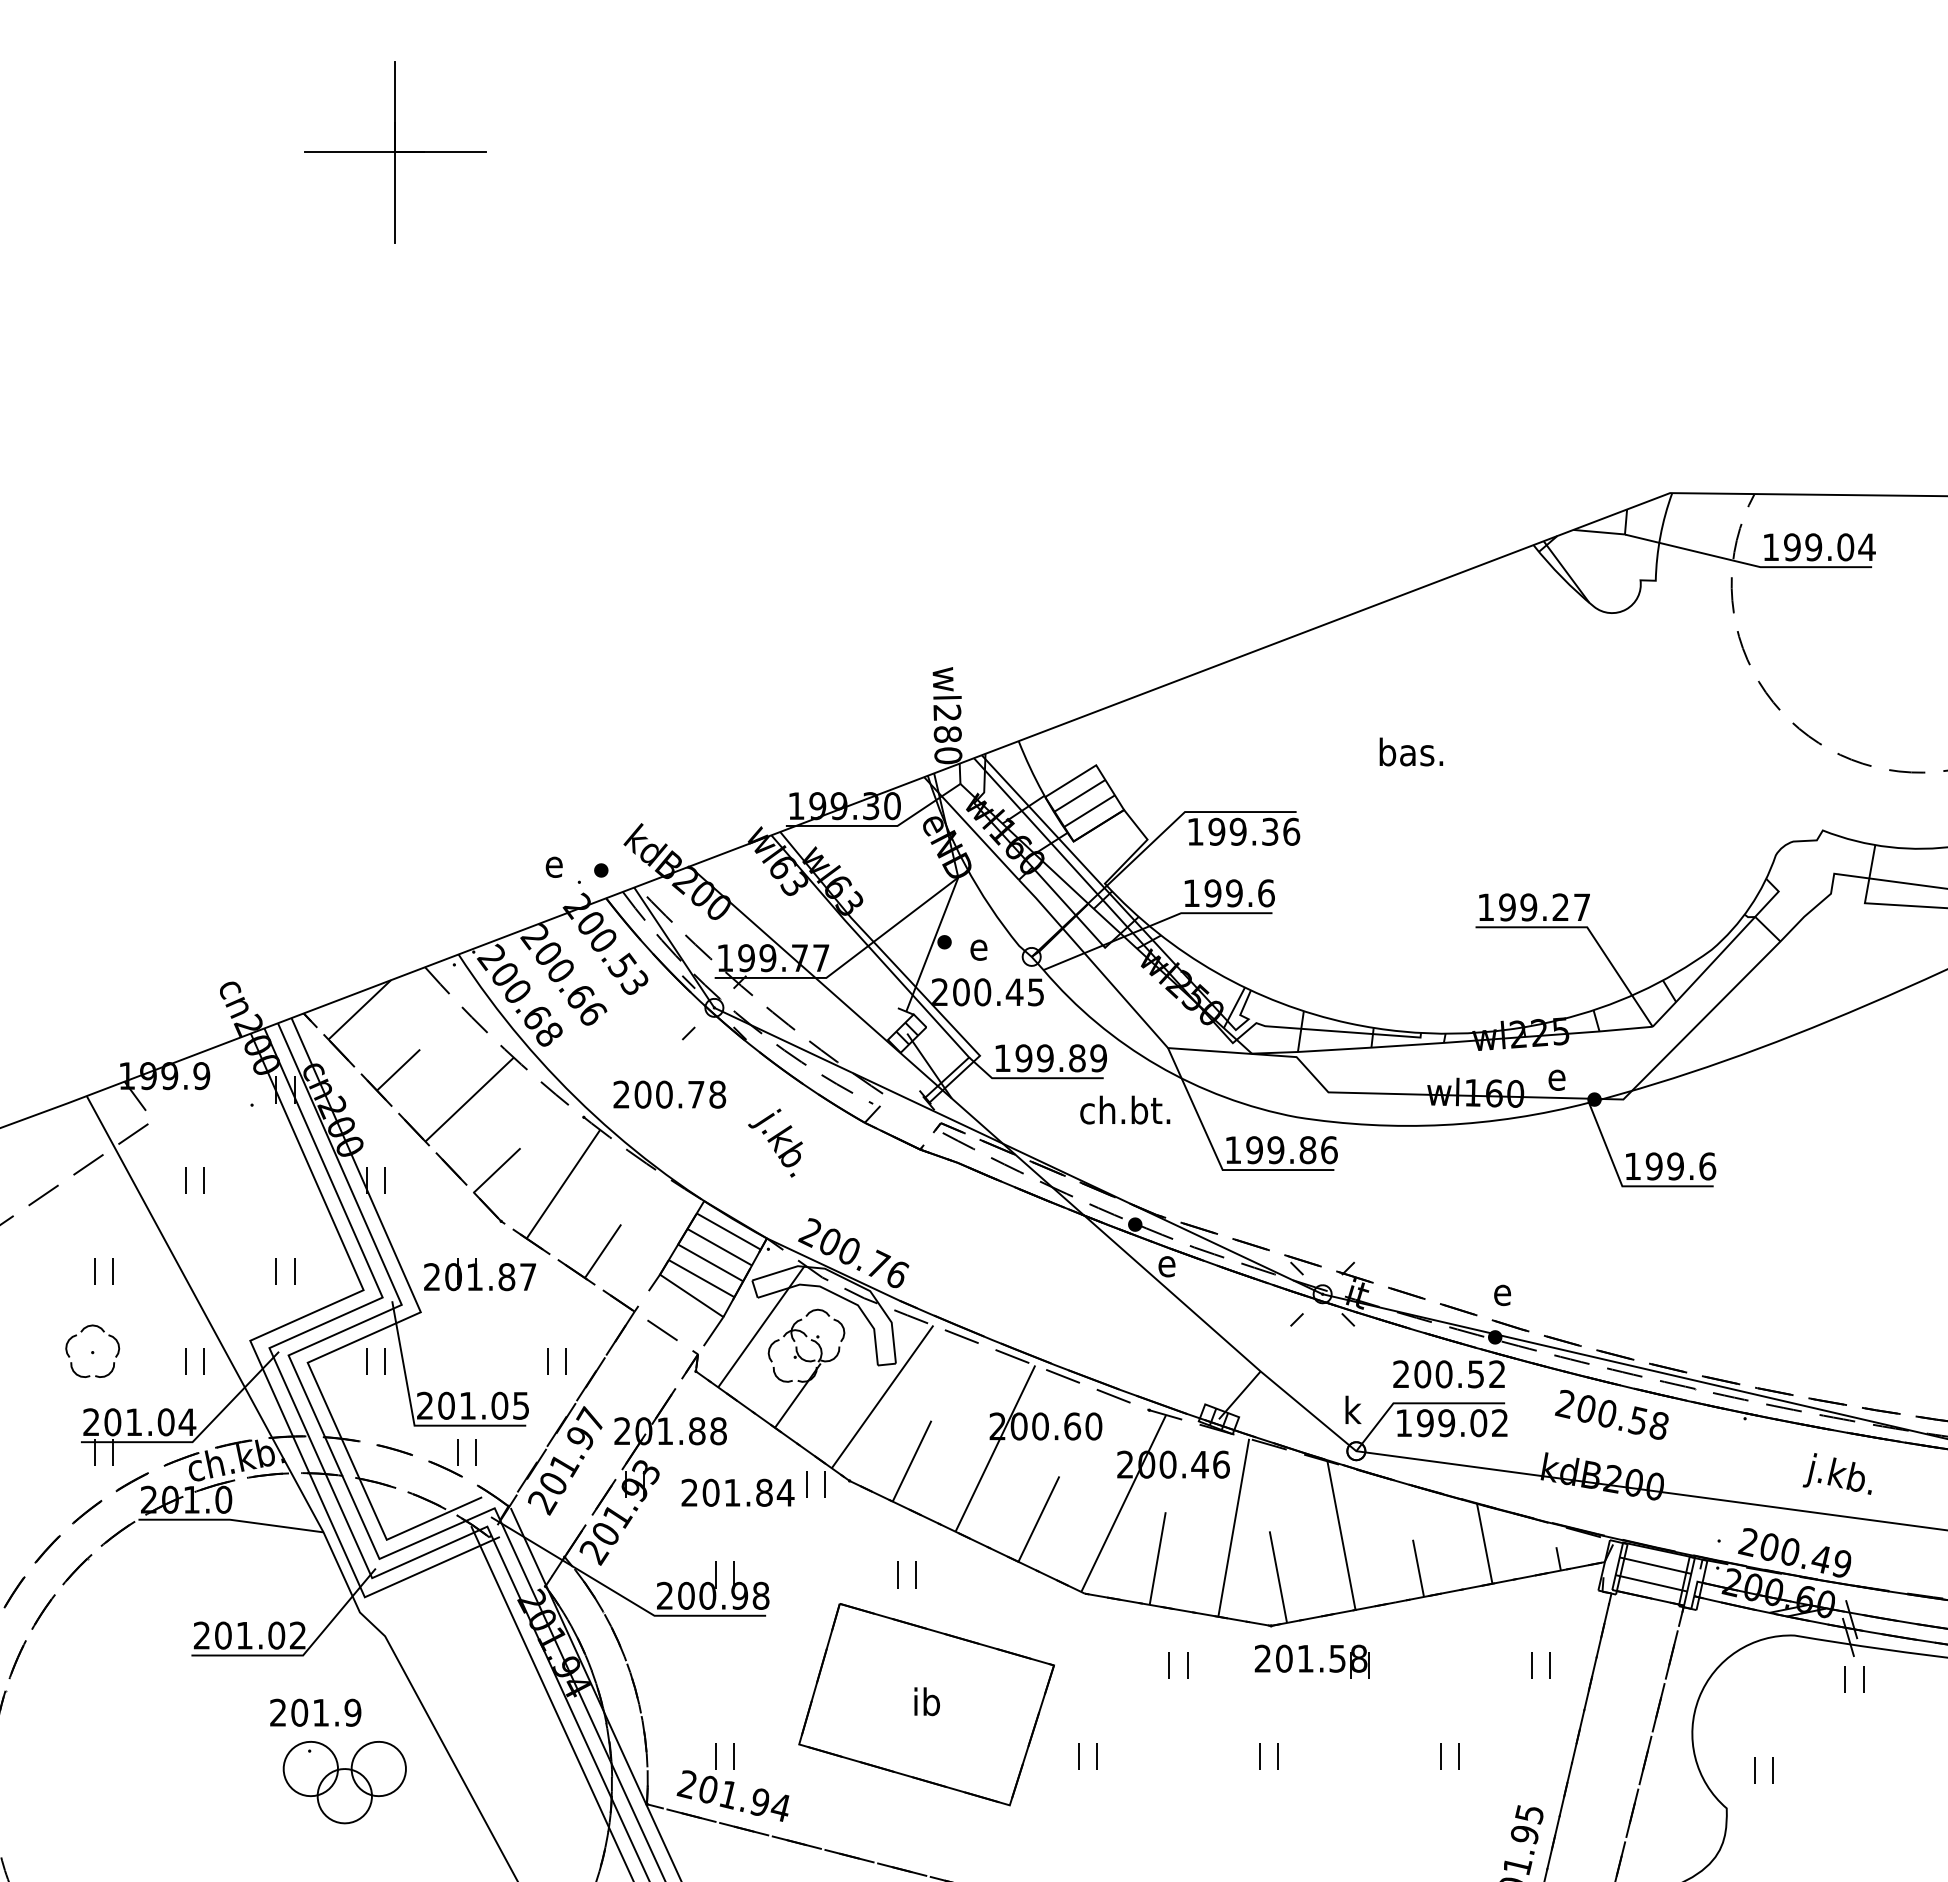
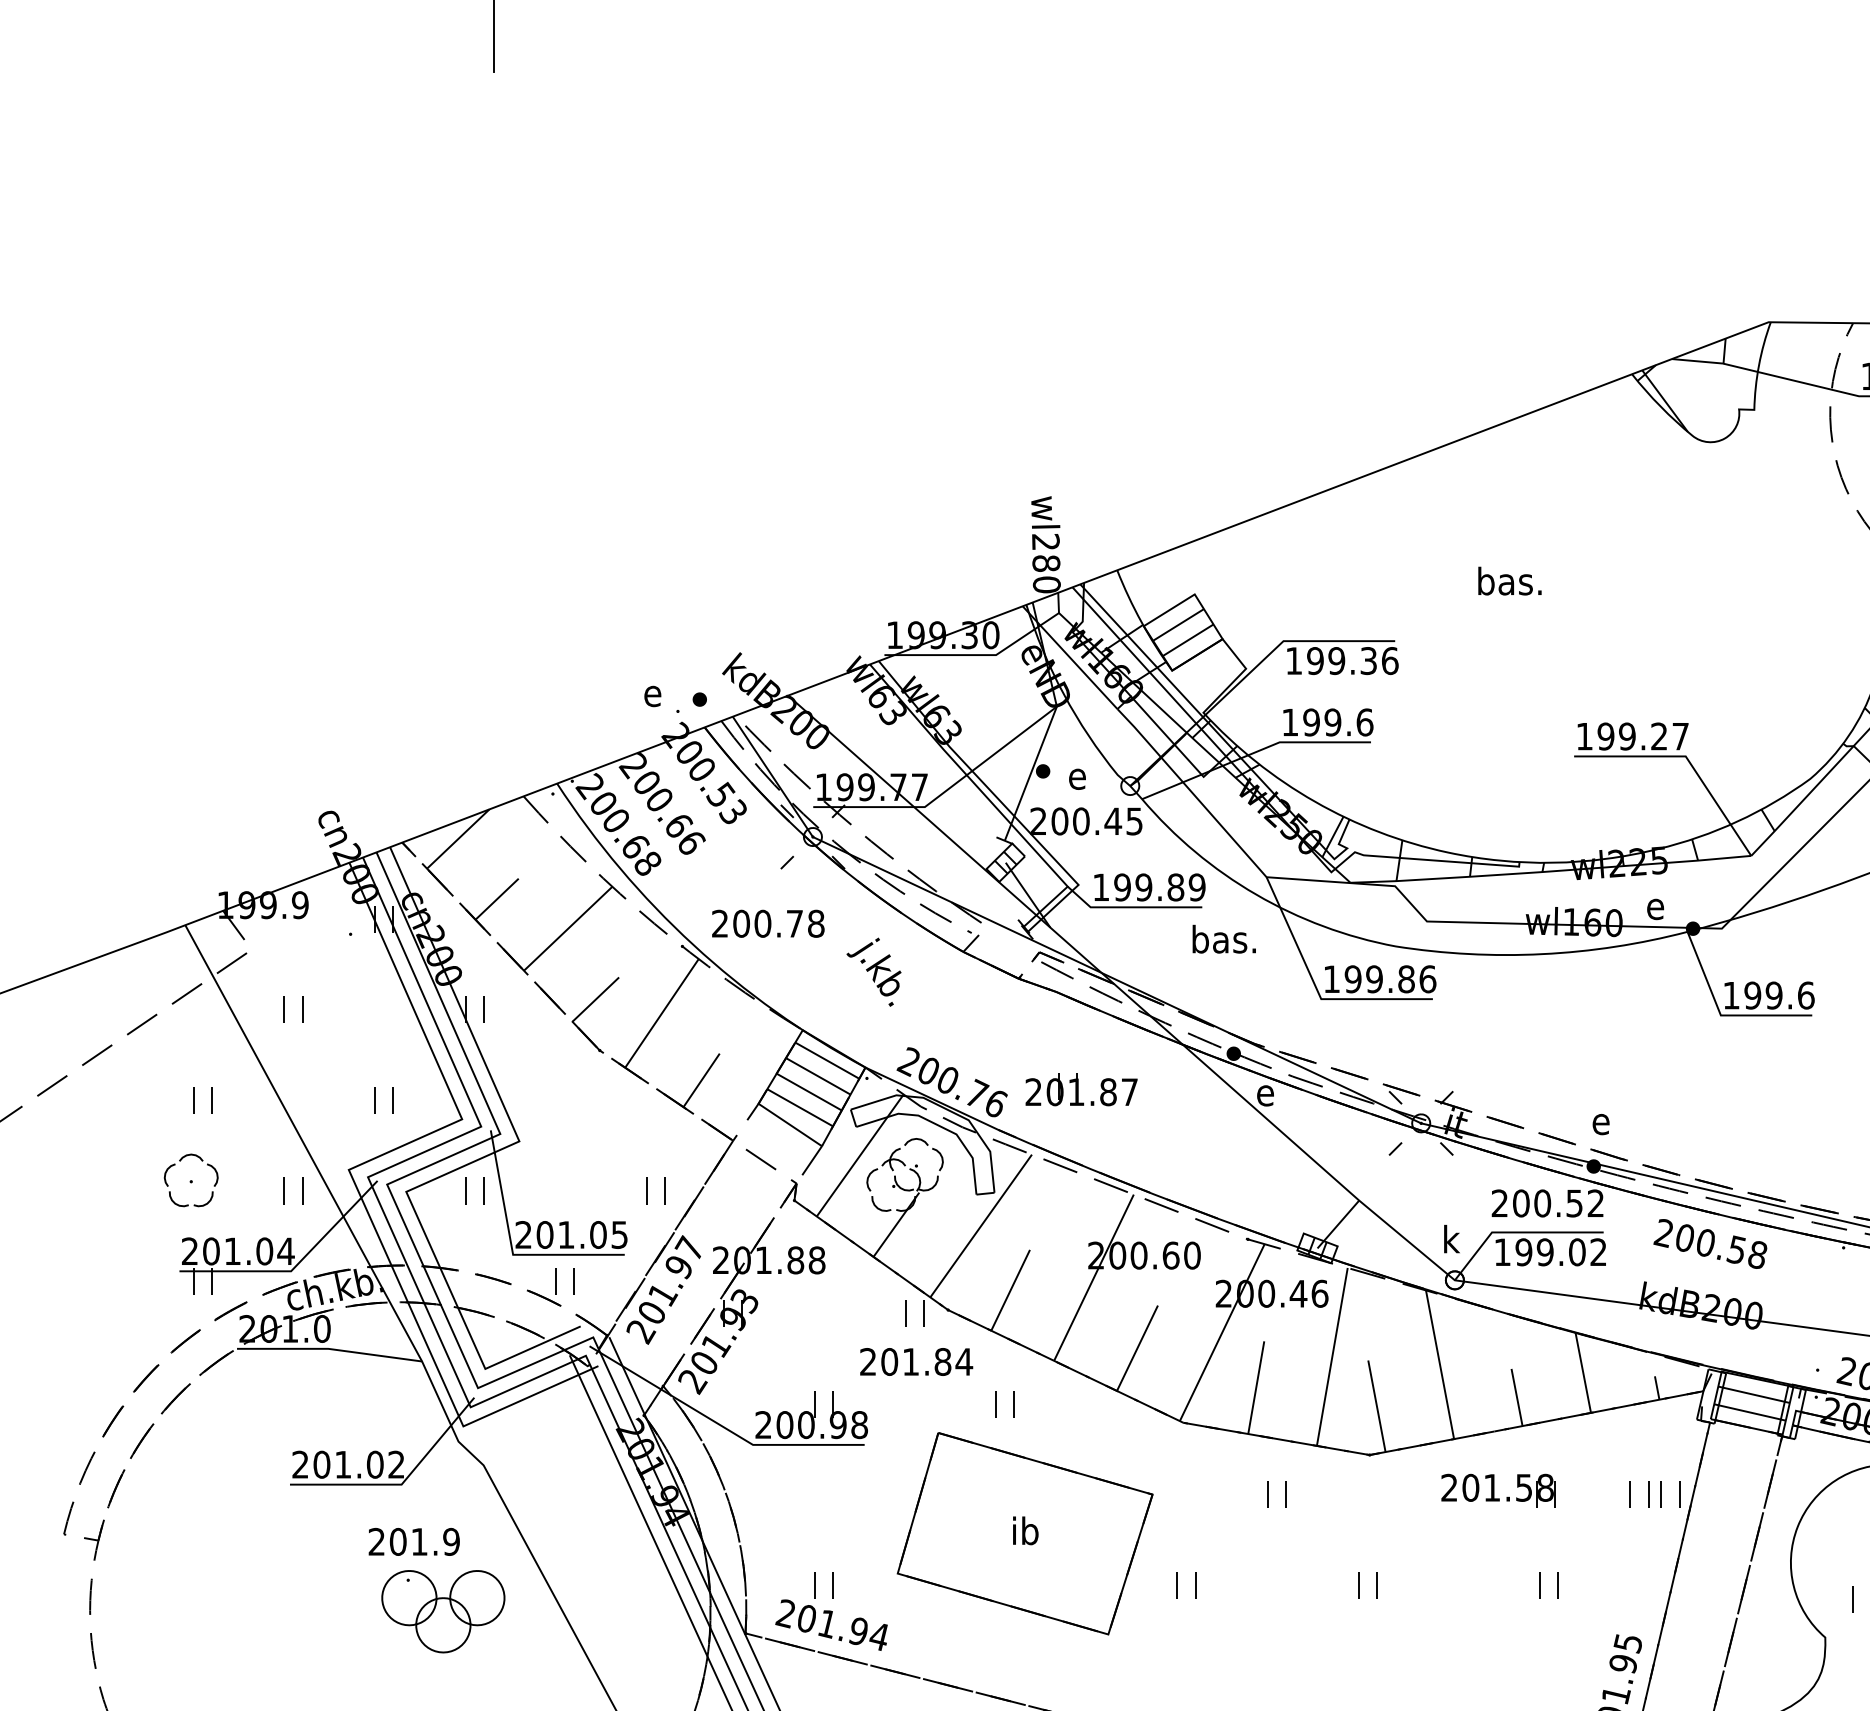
text: (1125, 1109) -> (1224, 938), ch.bt. -> bas.
part: (480, 1274) -> (1082, 1089), moved
text: (737, 1492) -> (916, 1361), moved
part: (1311, 1661) -> (1498, 1490), moved
part: (1563, 1665) -> (1662, 1494), added

